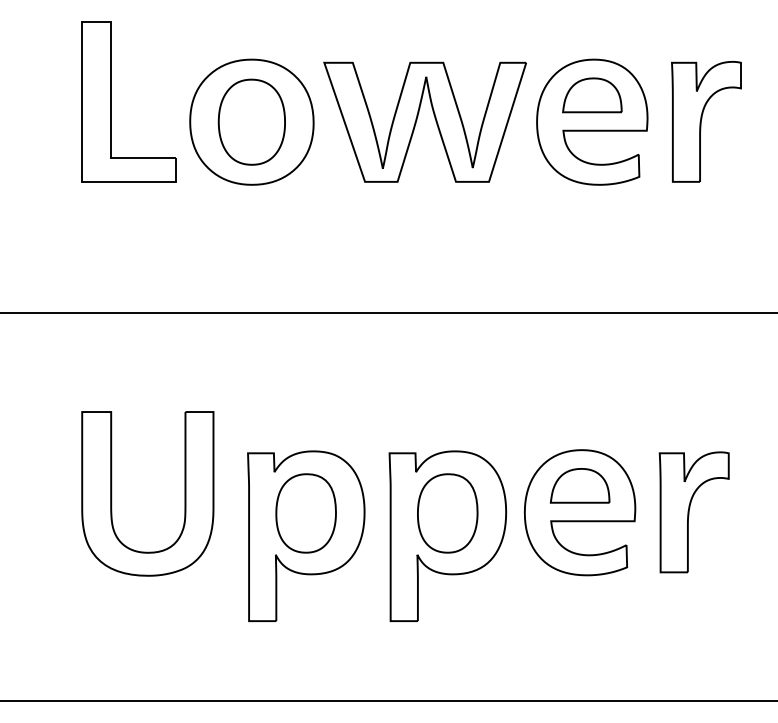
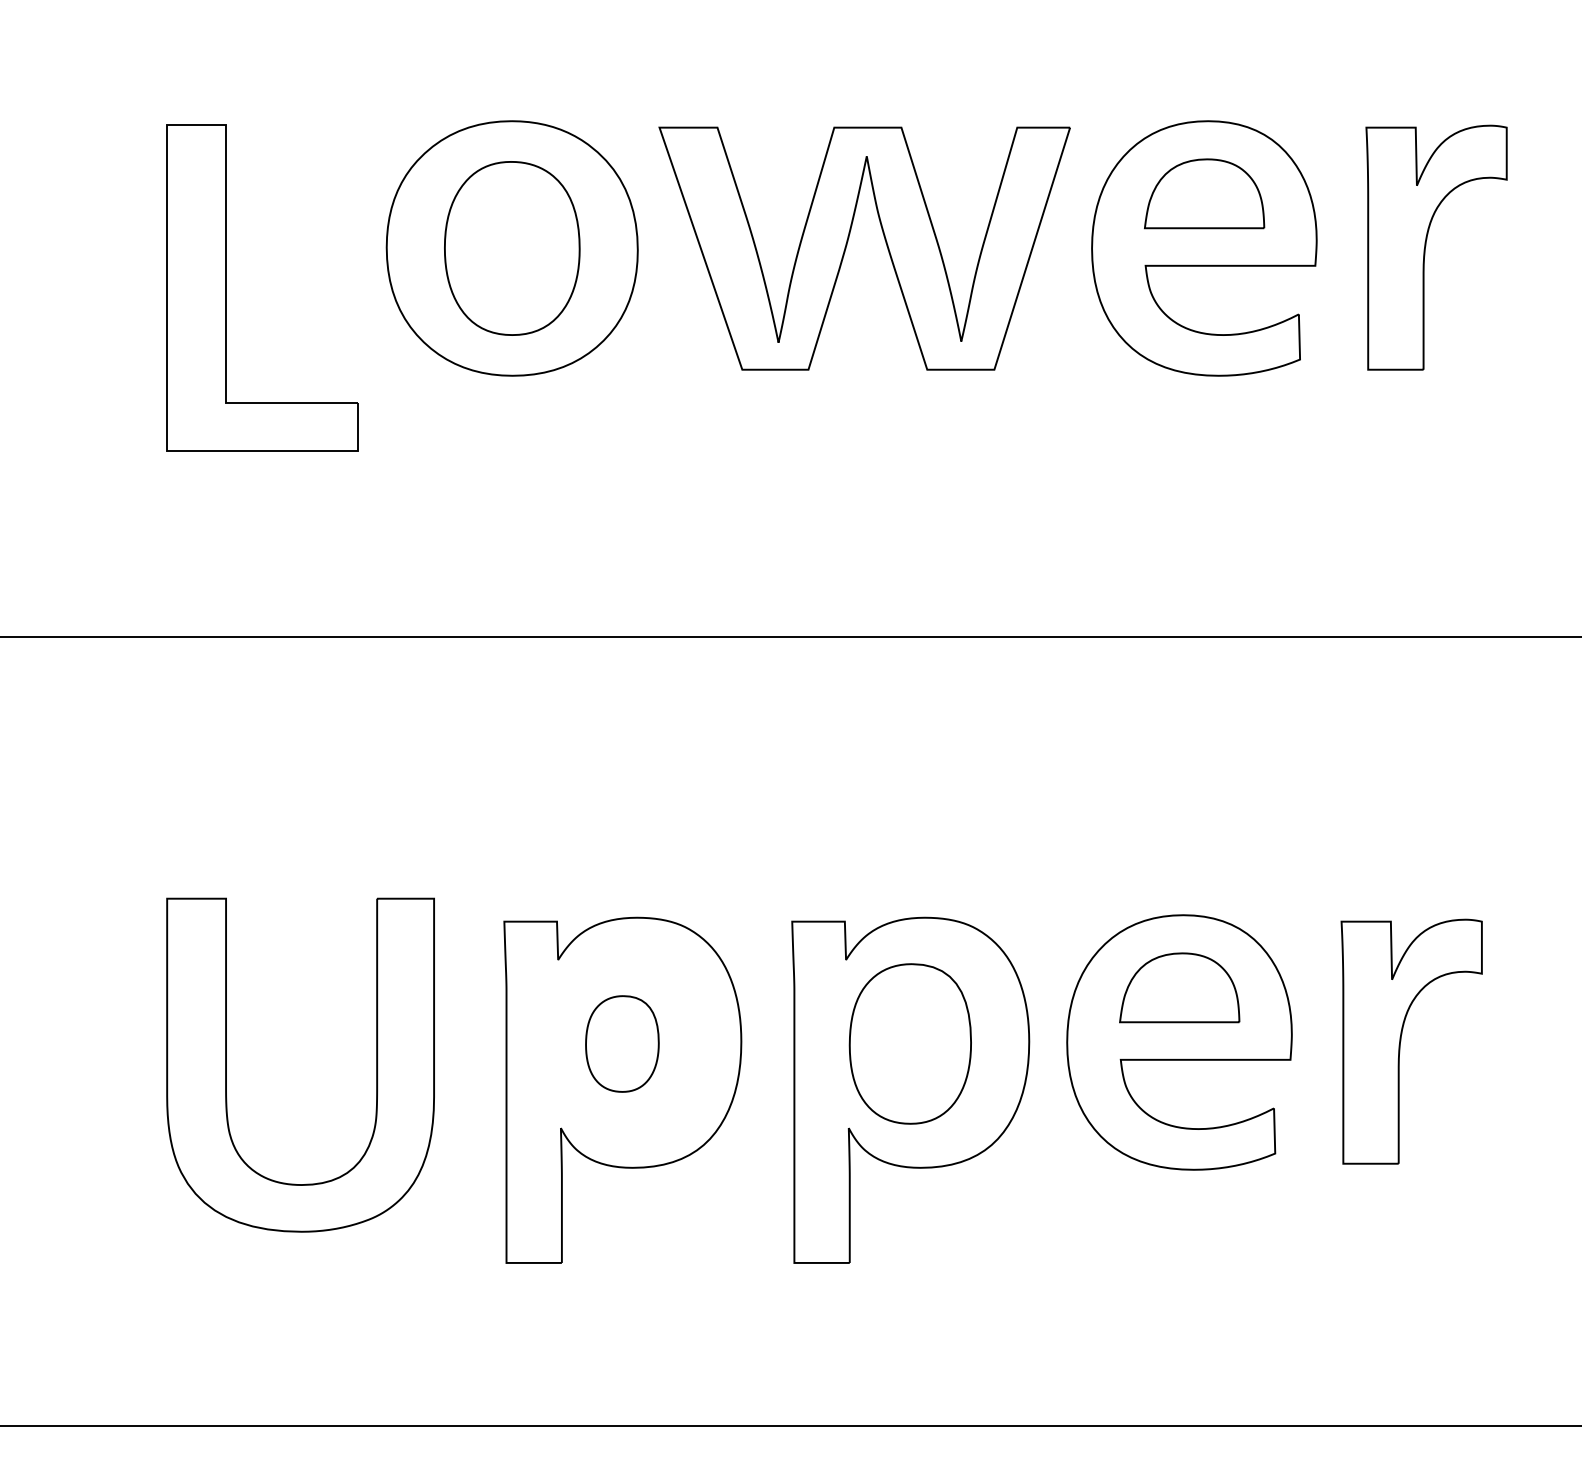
part: (111, 101) -> (226, 287), moved
part: (112, 493) -> (228, 1064), moved
part: (305, 513) -> (621, 1044), size x0.6

